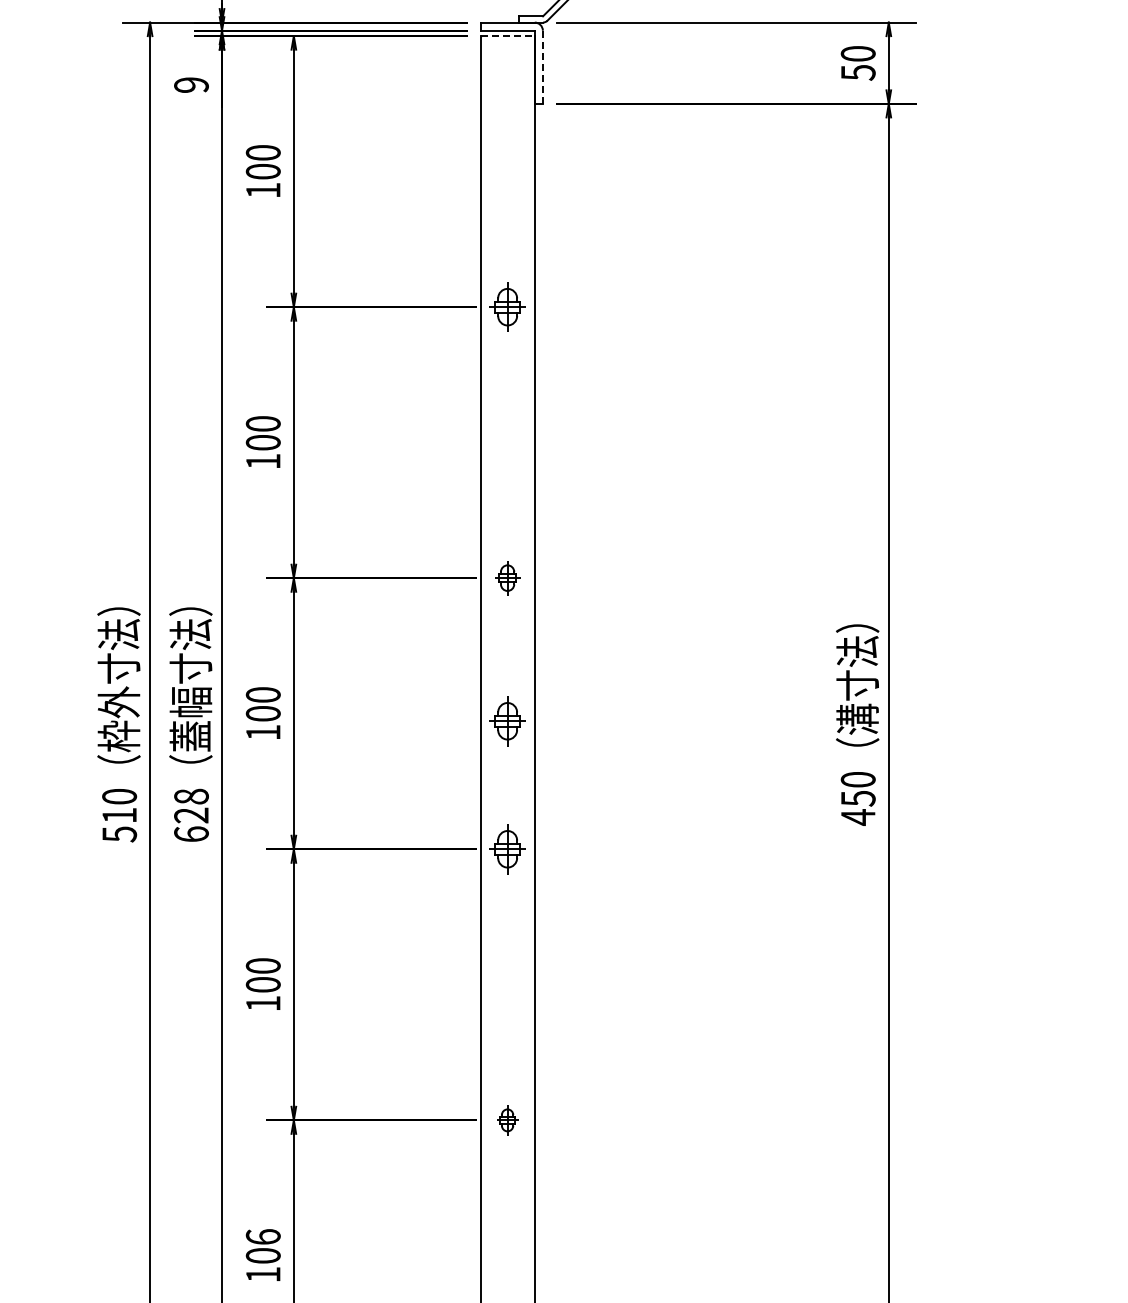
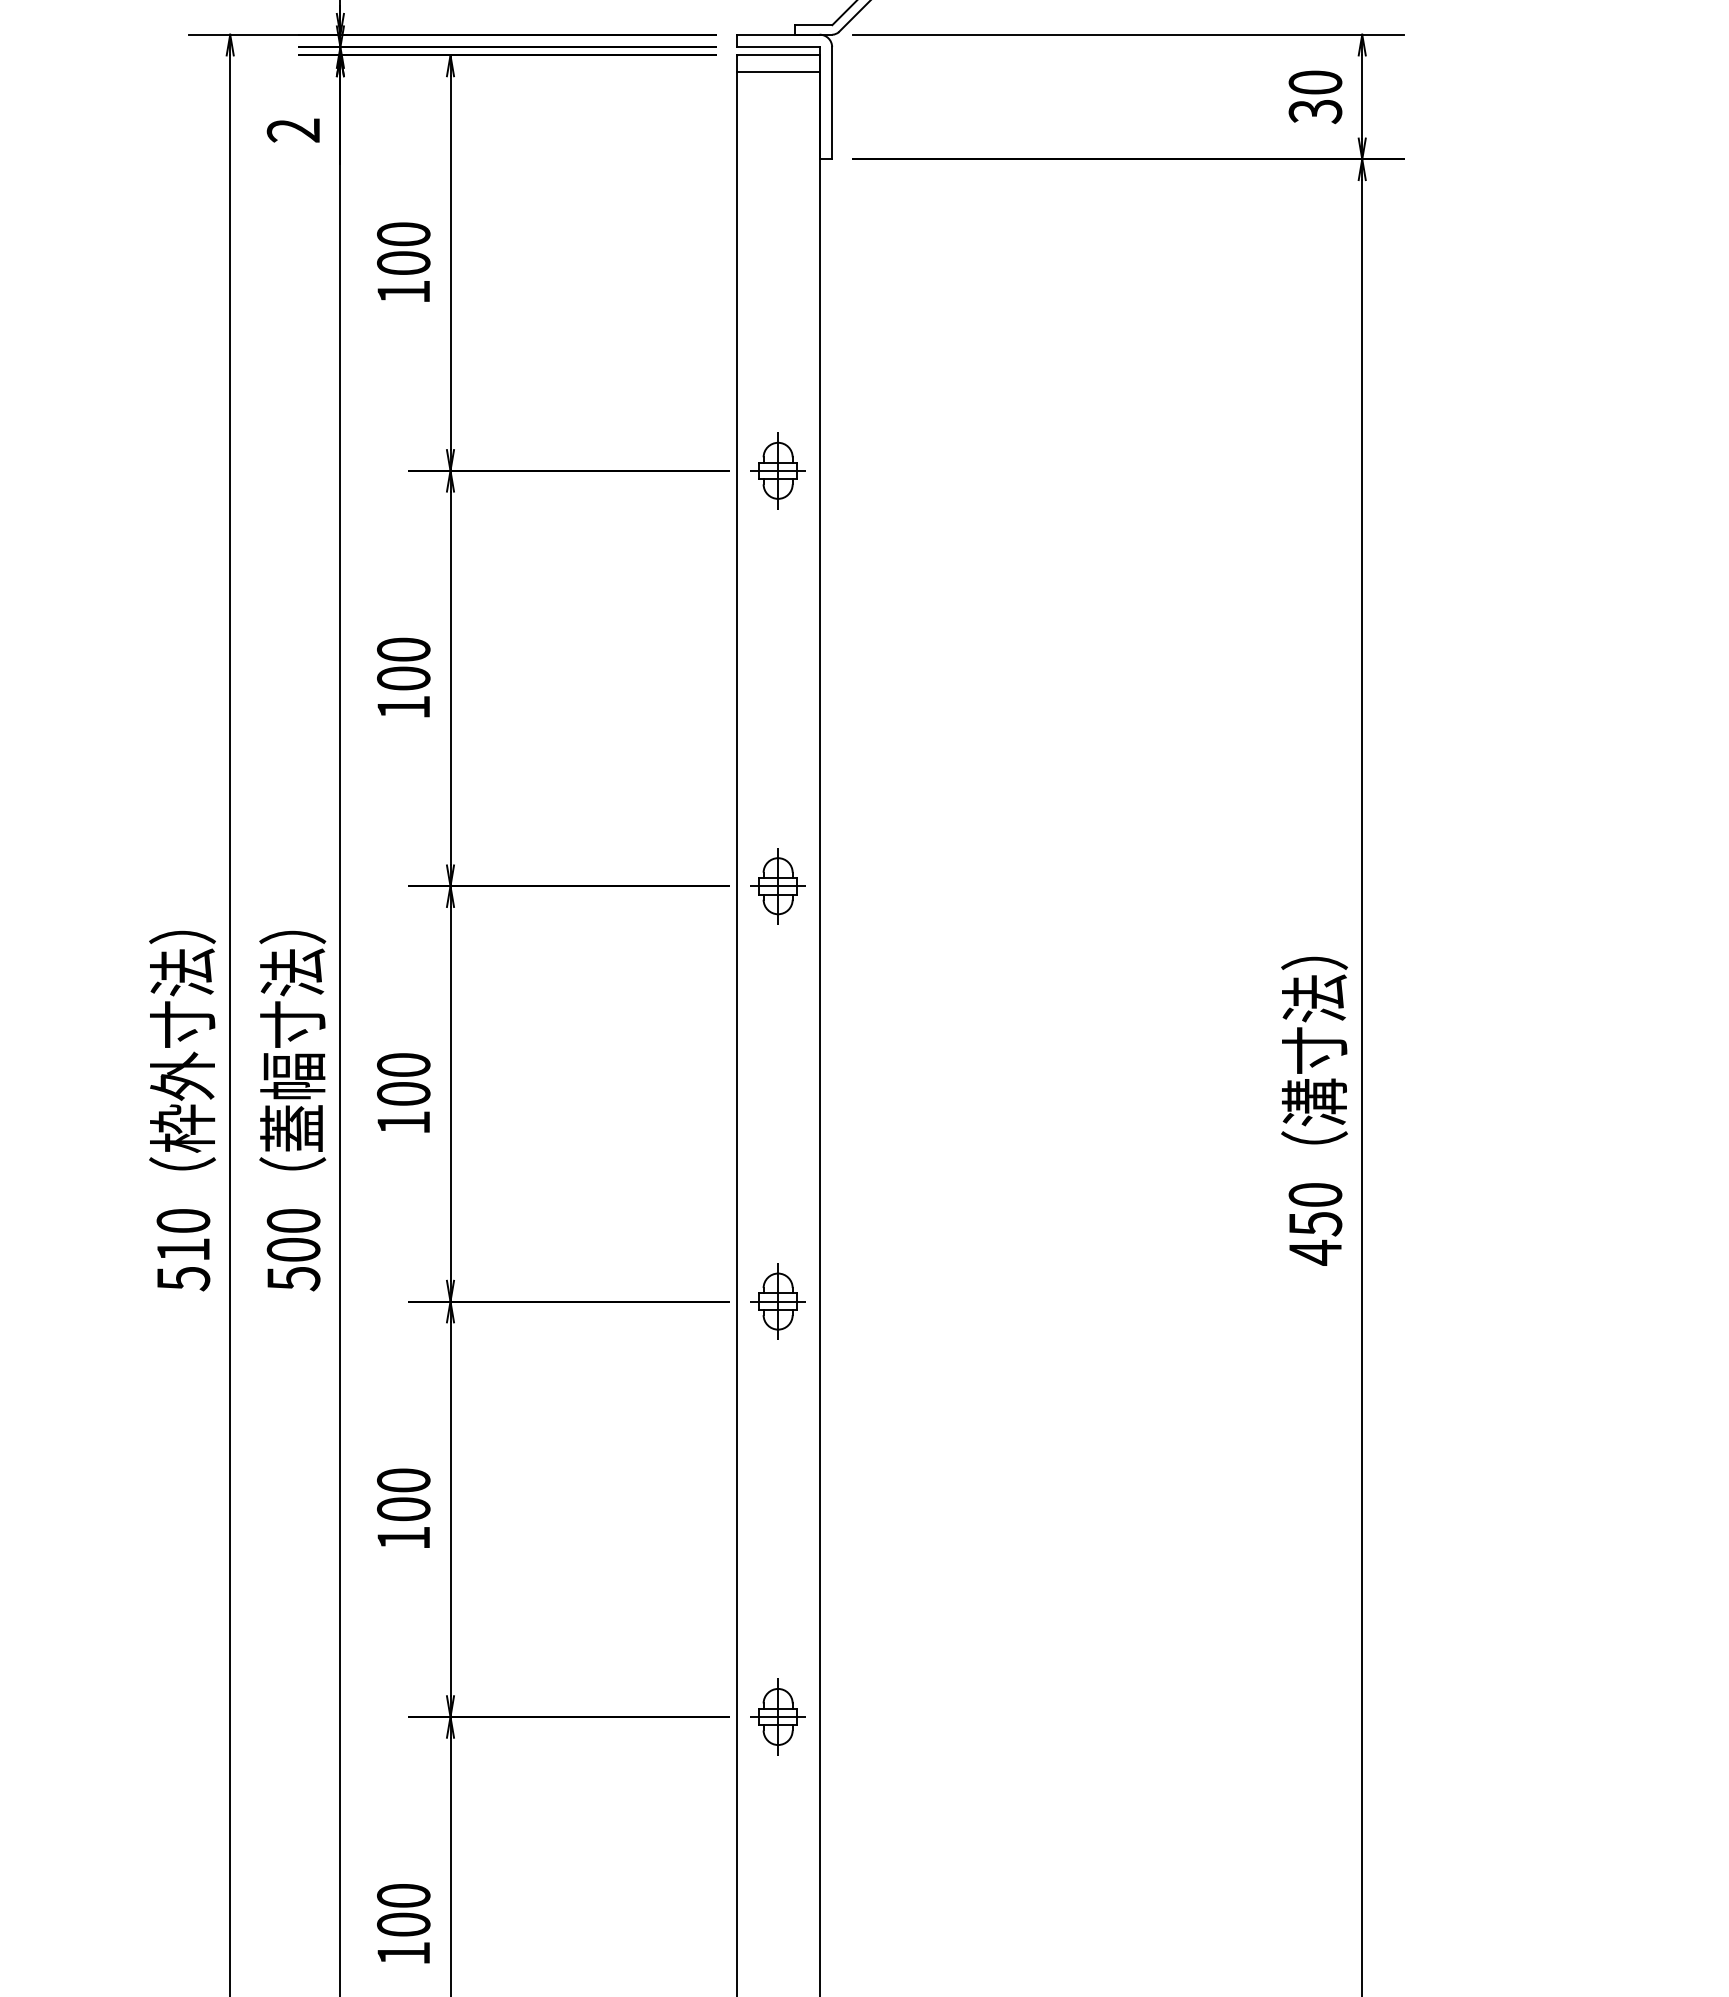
line: (508, 36) -> (779, 56), dashed -> solid
line: (507, 46) -> (777, 71), added
line: (542, 67) -> (831, 103), dashed -> solid
text: (857, 72) -> (1314, 111), 50 -> 30
text: (191, 84) -> (293, 129), 9 -> 2
part: (507, 577) -> (777, 885), size x1.43
part: (507, 721) -> (777, 1105), removed
text: (191, 815) -> (293, 1249), 628 -> 500
part: (507, 1120) -> (777, 1717), size x1.67
text: (262, 1236) -> (402, 1895), 106 -> 100

